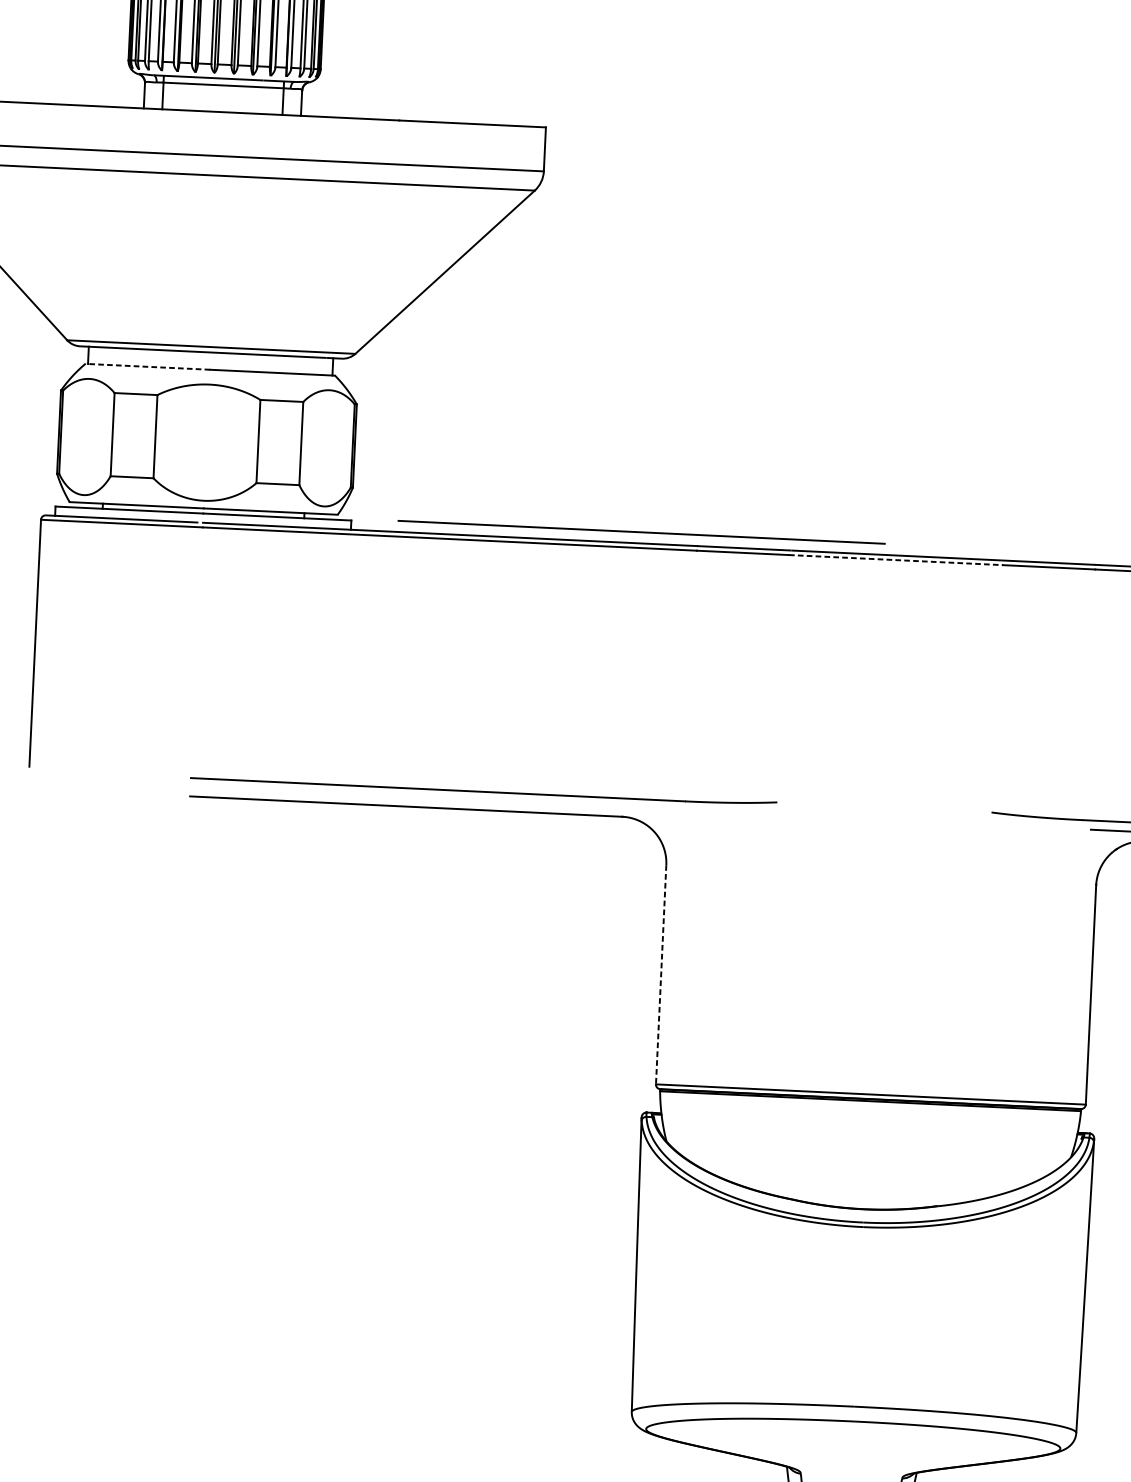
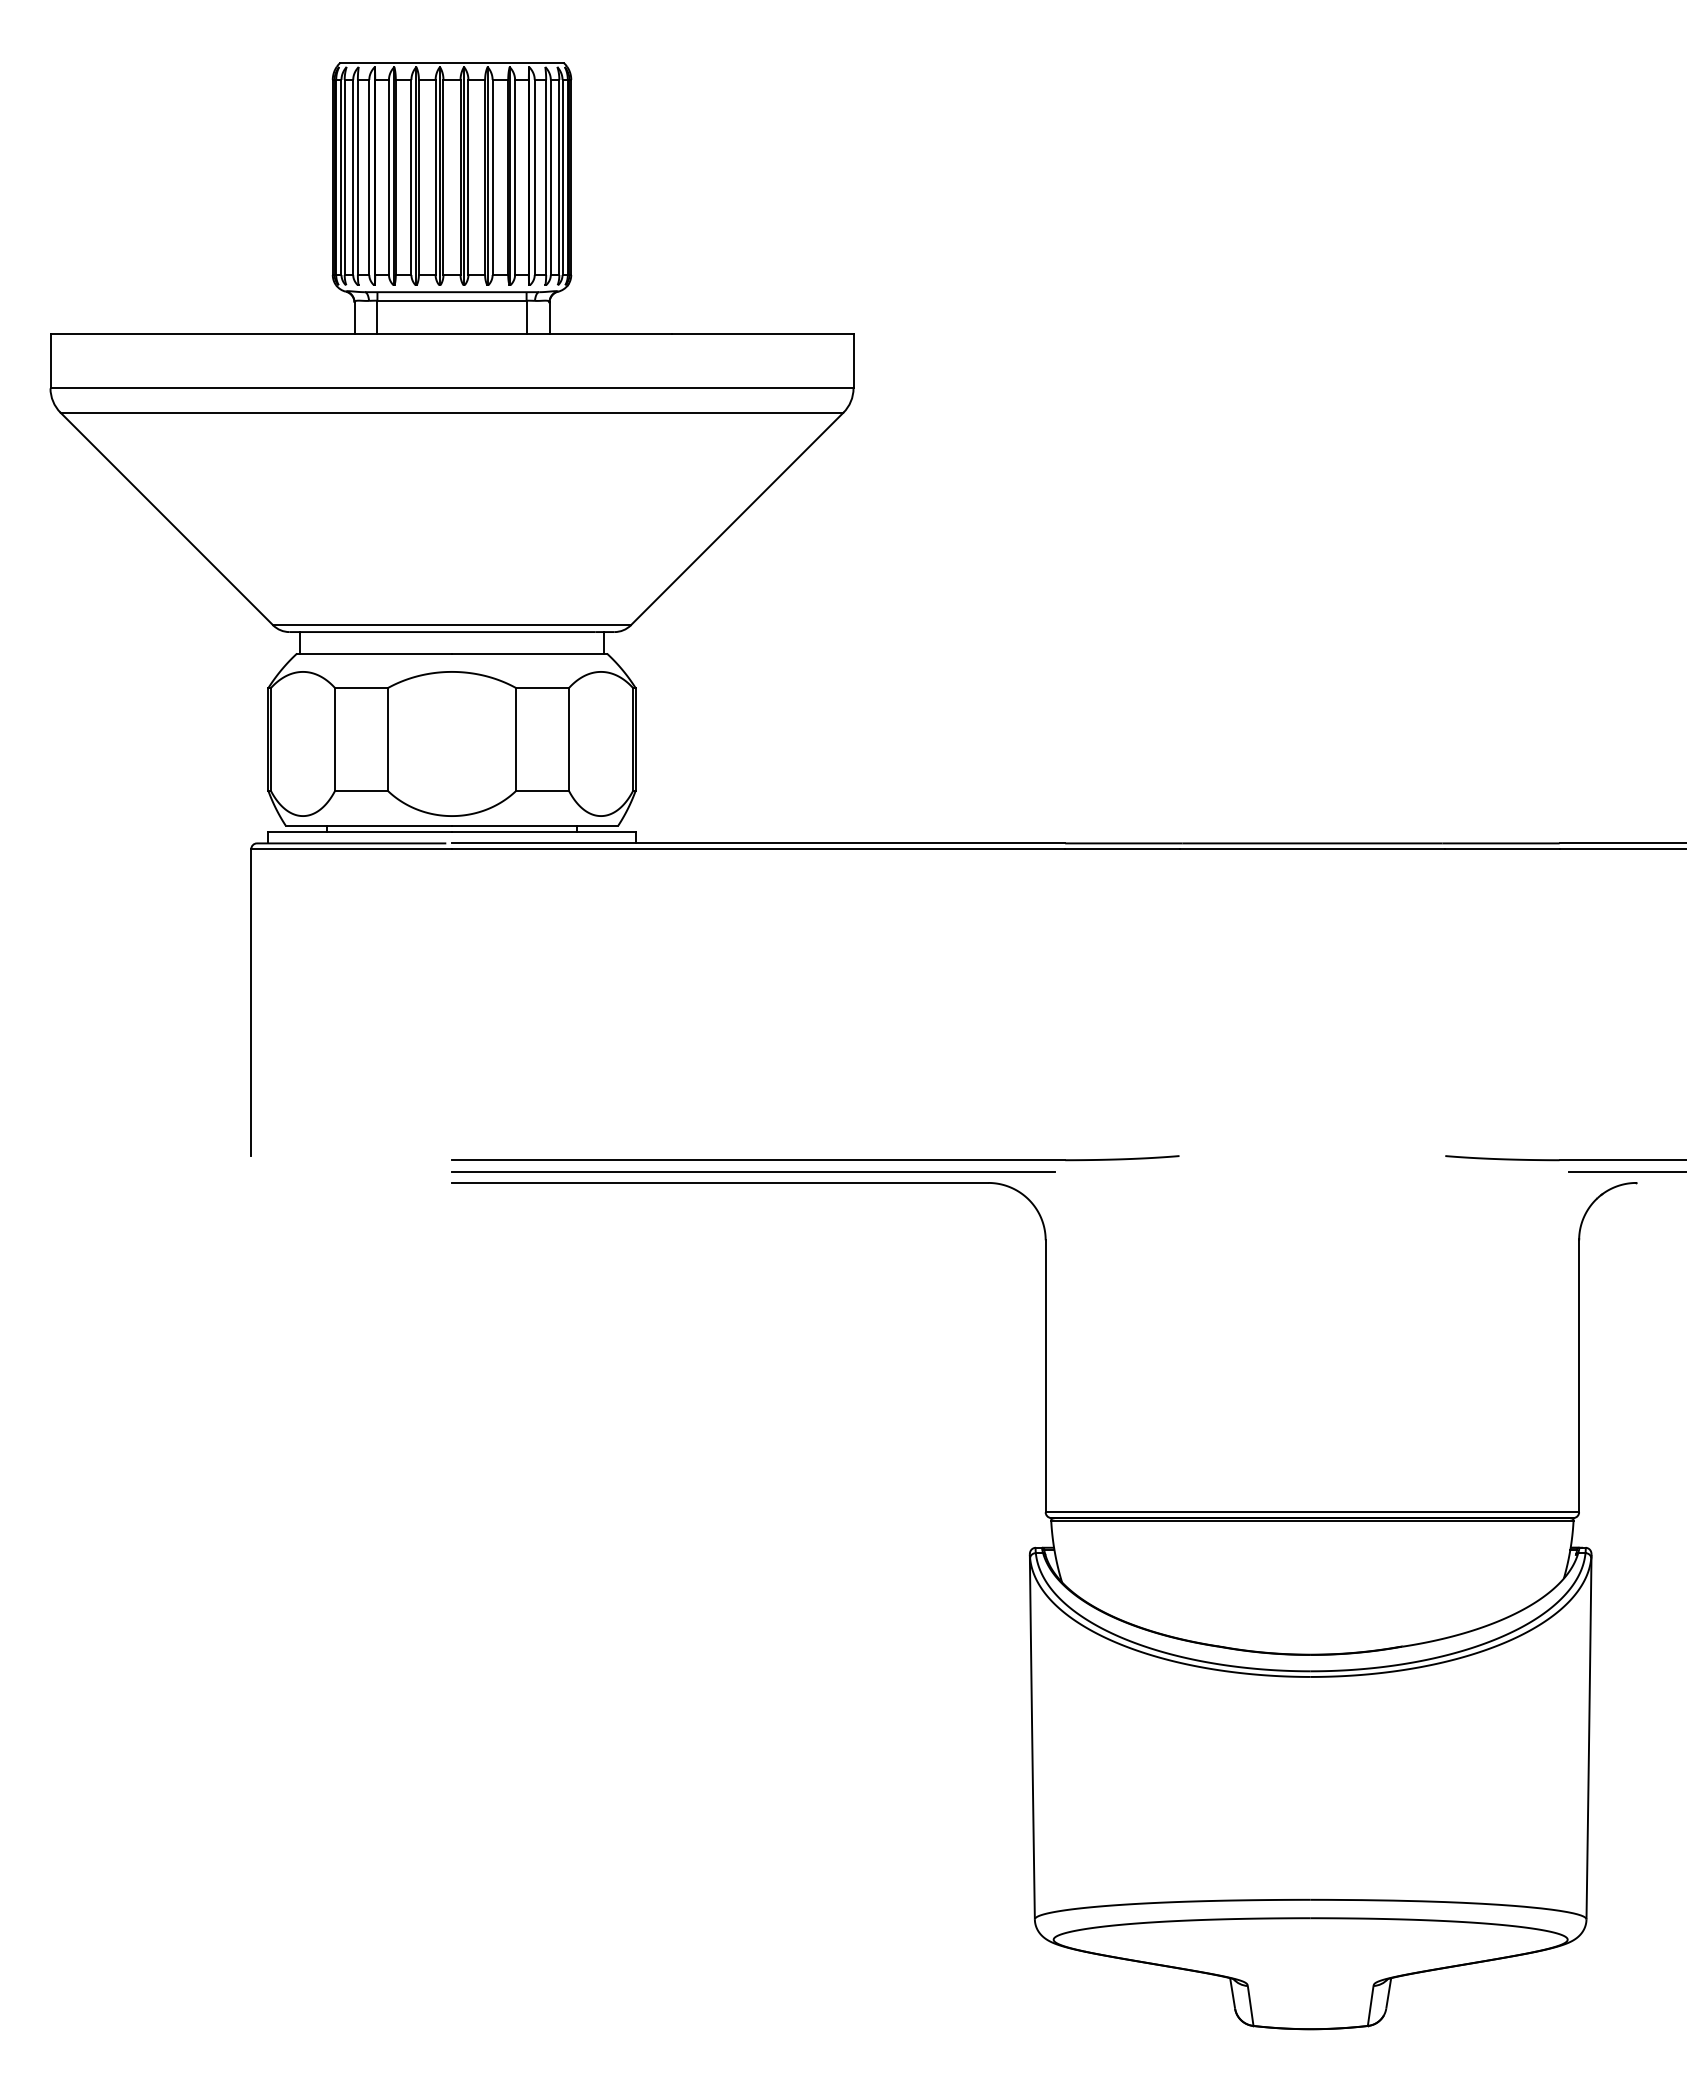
line: (147, 366) -> (374, 653), dashed -> solid
line: (641, 532) -> (753, 1171), moved
line: (896, 560) -> (1312, 849), dashed -> solid
line: (660, 974) -> (1045, 1376), dashed -> solid

